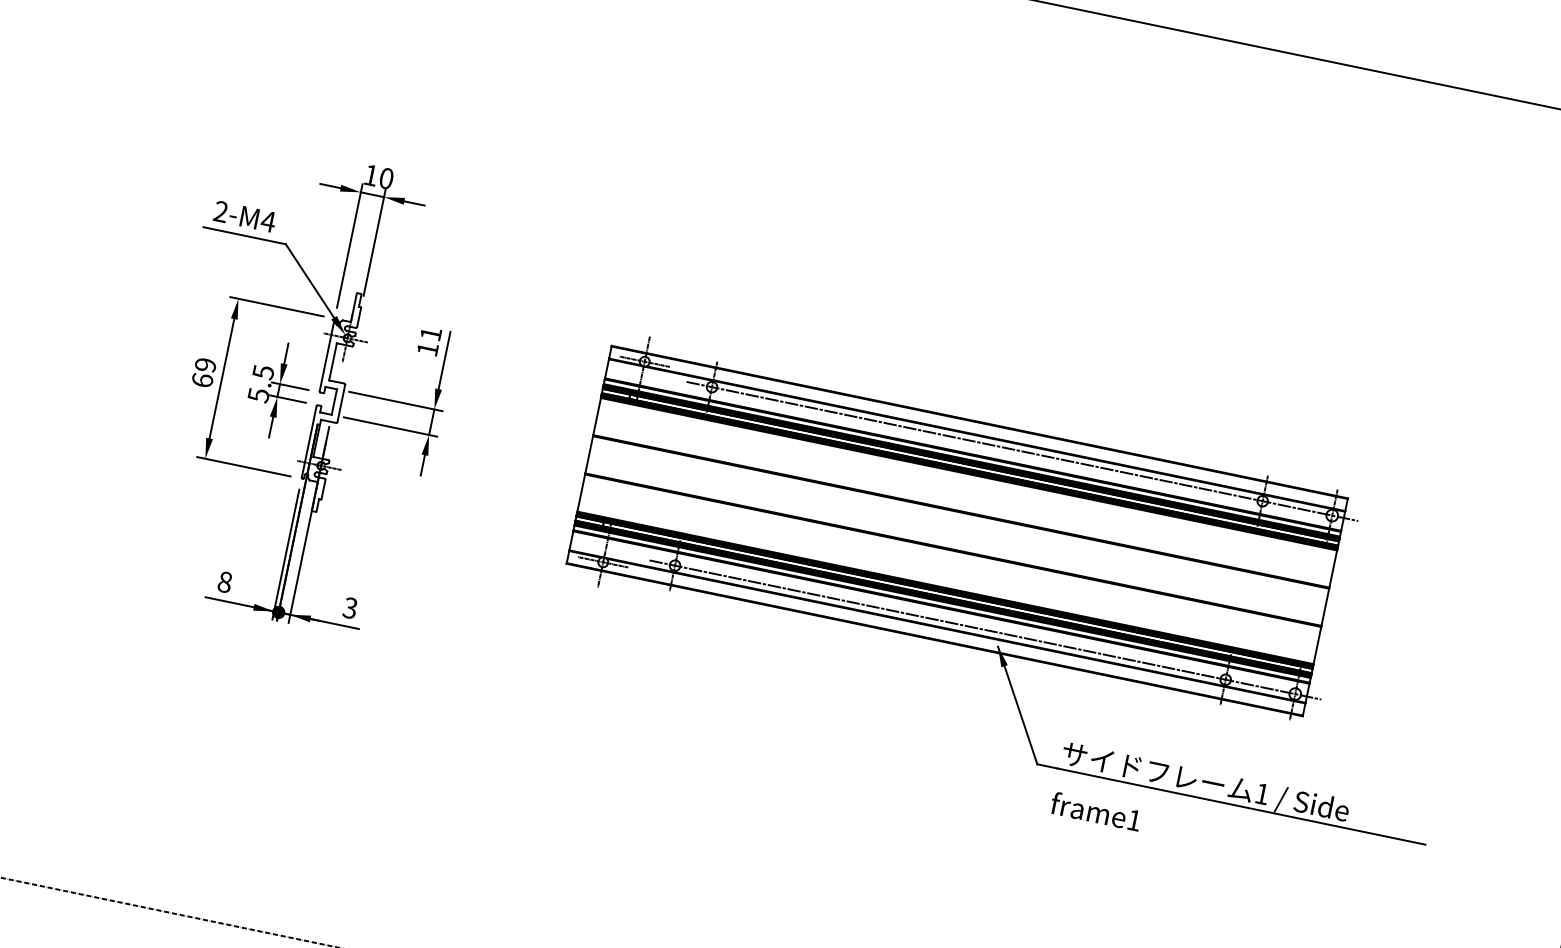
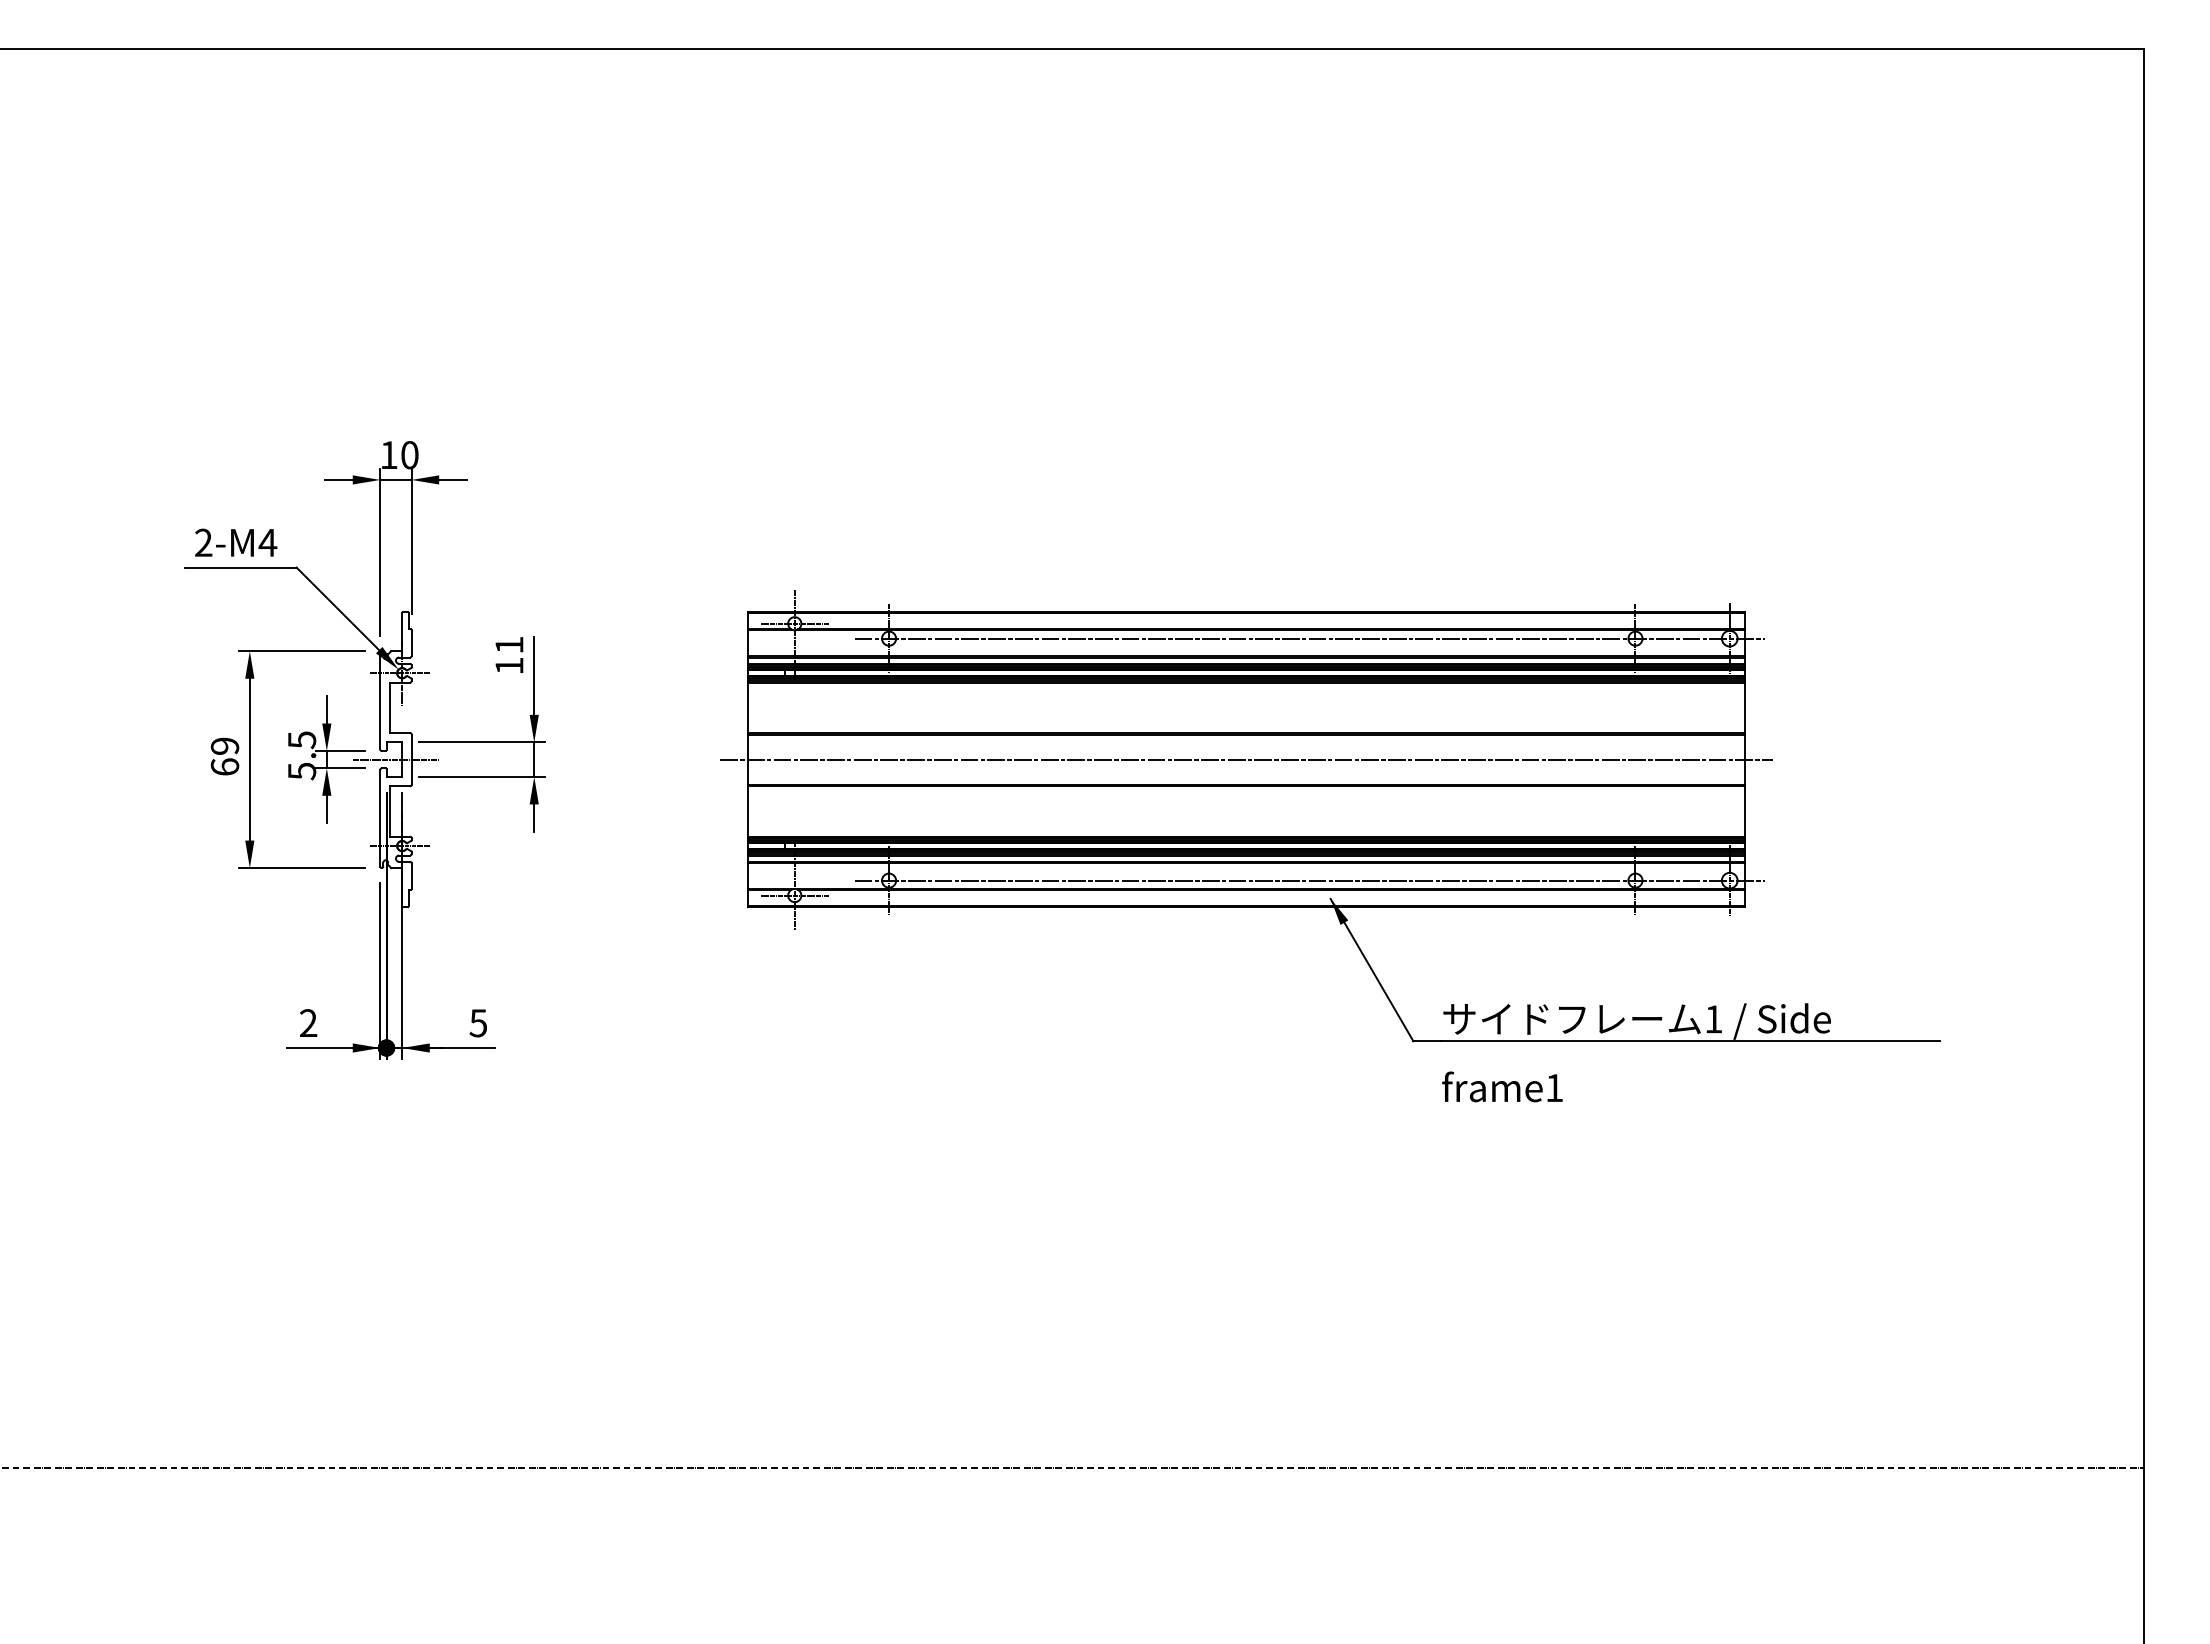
line: (329, 400) -> (395, 759), added
line: (957, 530) -> (1246, 759), added
text: (224, 582) -> (308, 1023), 8 -> 2
text: (350, 607) -> (478, 1022), 3 -> 5

